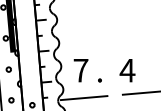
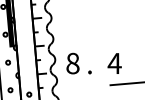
text: (80, 70) -> (72, 63), 7 -> 8
line: (83, 98) -> (75, 88), removed

